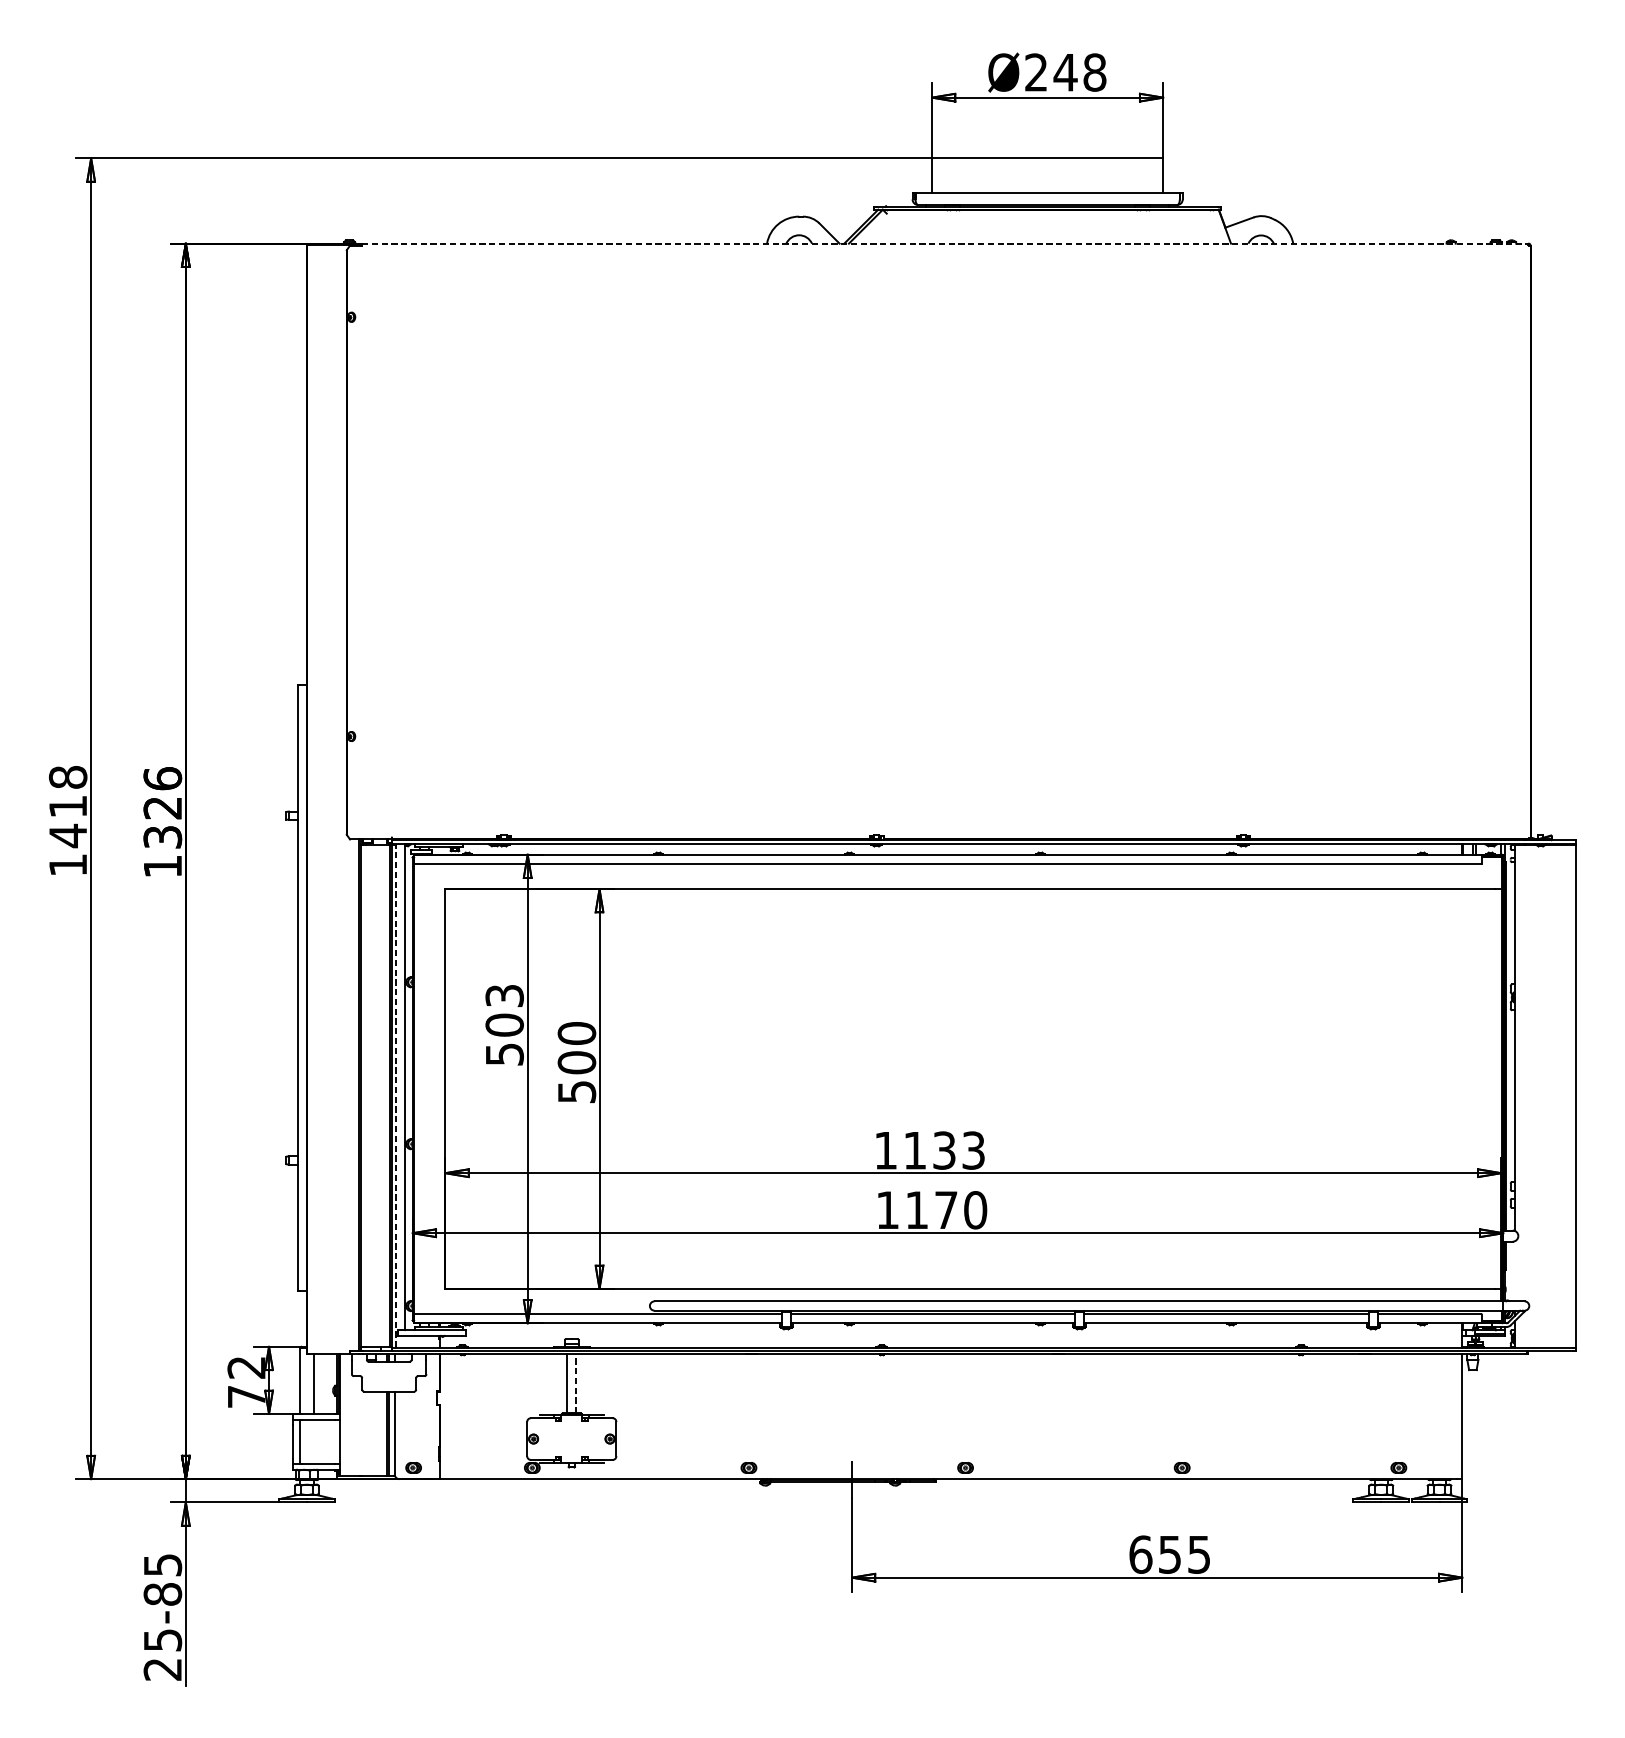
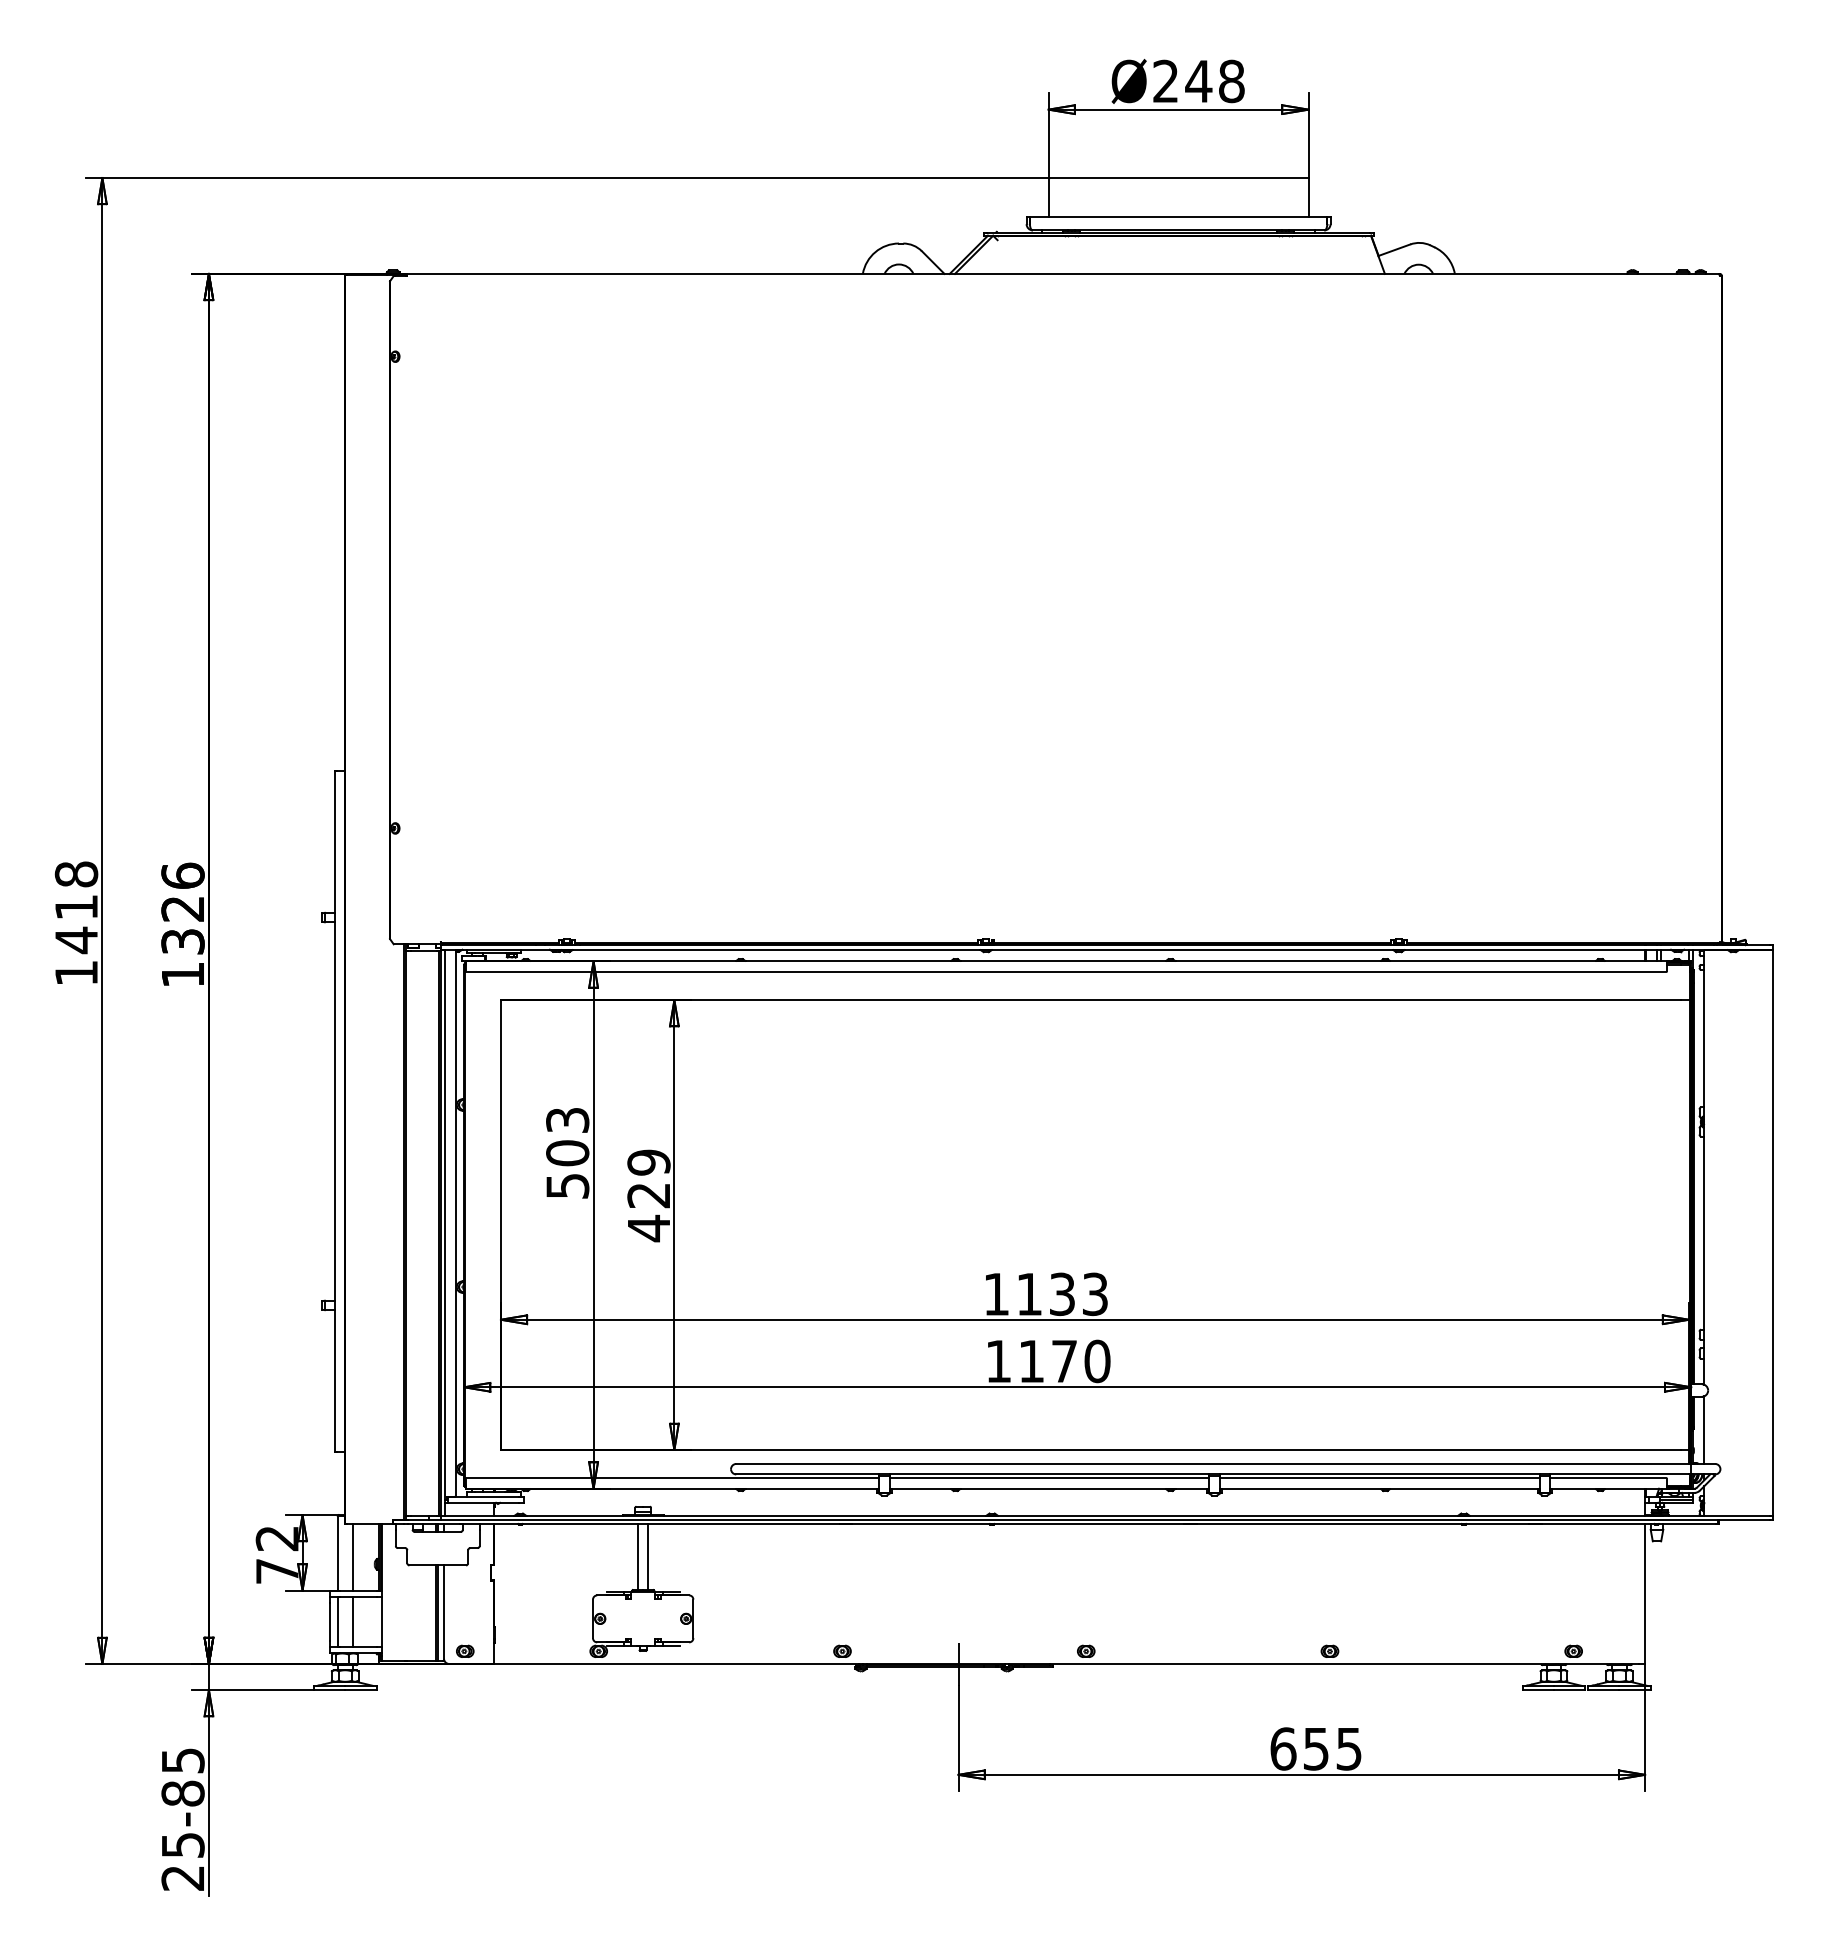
line: (945, 243) -> (1063, 273), dashed -> solid
text: (576, 1062) -> (648, 1195), 500 -> 429
line: (396, 1096) -> (445, 1233), dashed -> solid
line: (1515, 1270) -> (1704, 1429), added
line: (576, 1383) -> (648, 1556), dashed -> solid
line: (313, 1441) -> (352, 1621), added

